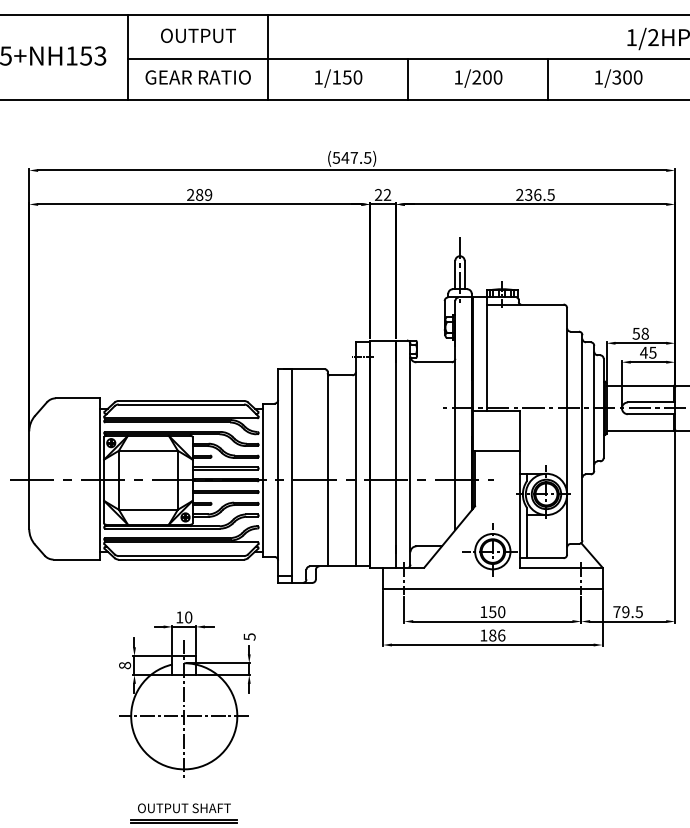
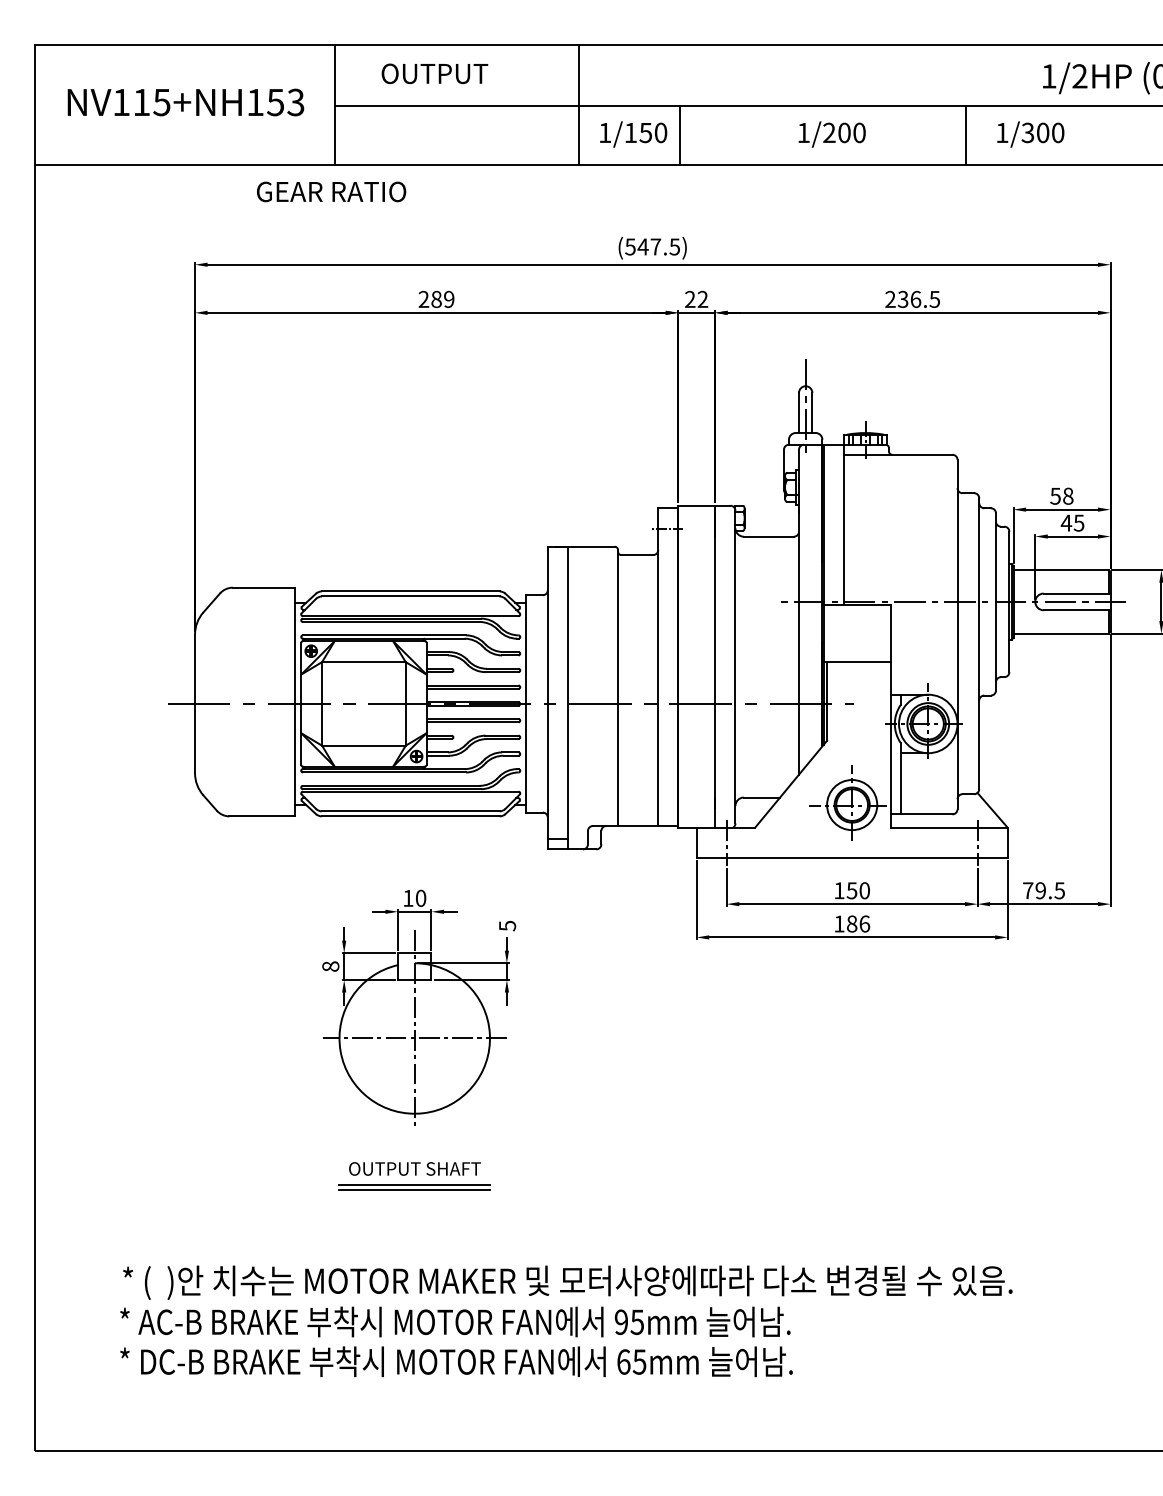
line: (268, 57) -> (578, 104), moved
text: (198, 77) -> (331, 191), moved
line: (408, 79) -> (680, 135), moved
line: (548, 79) -> (966, 135), moved

